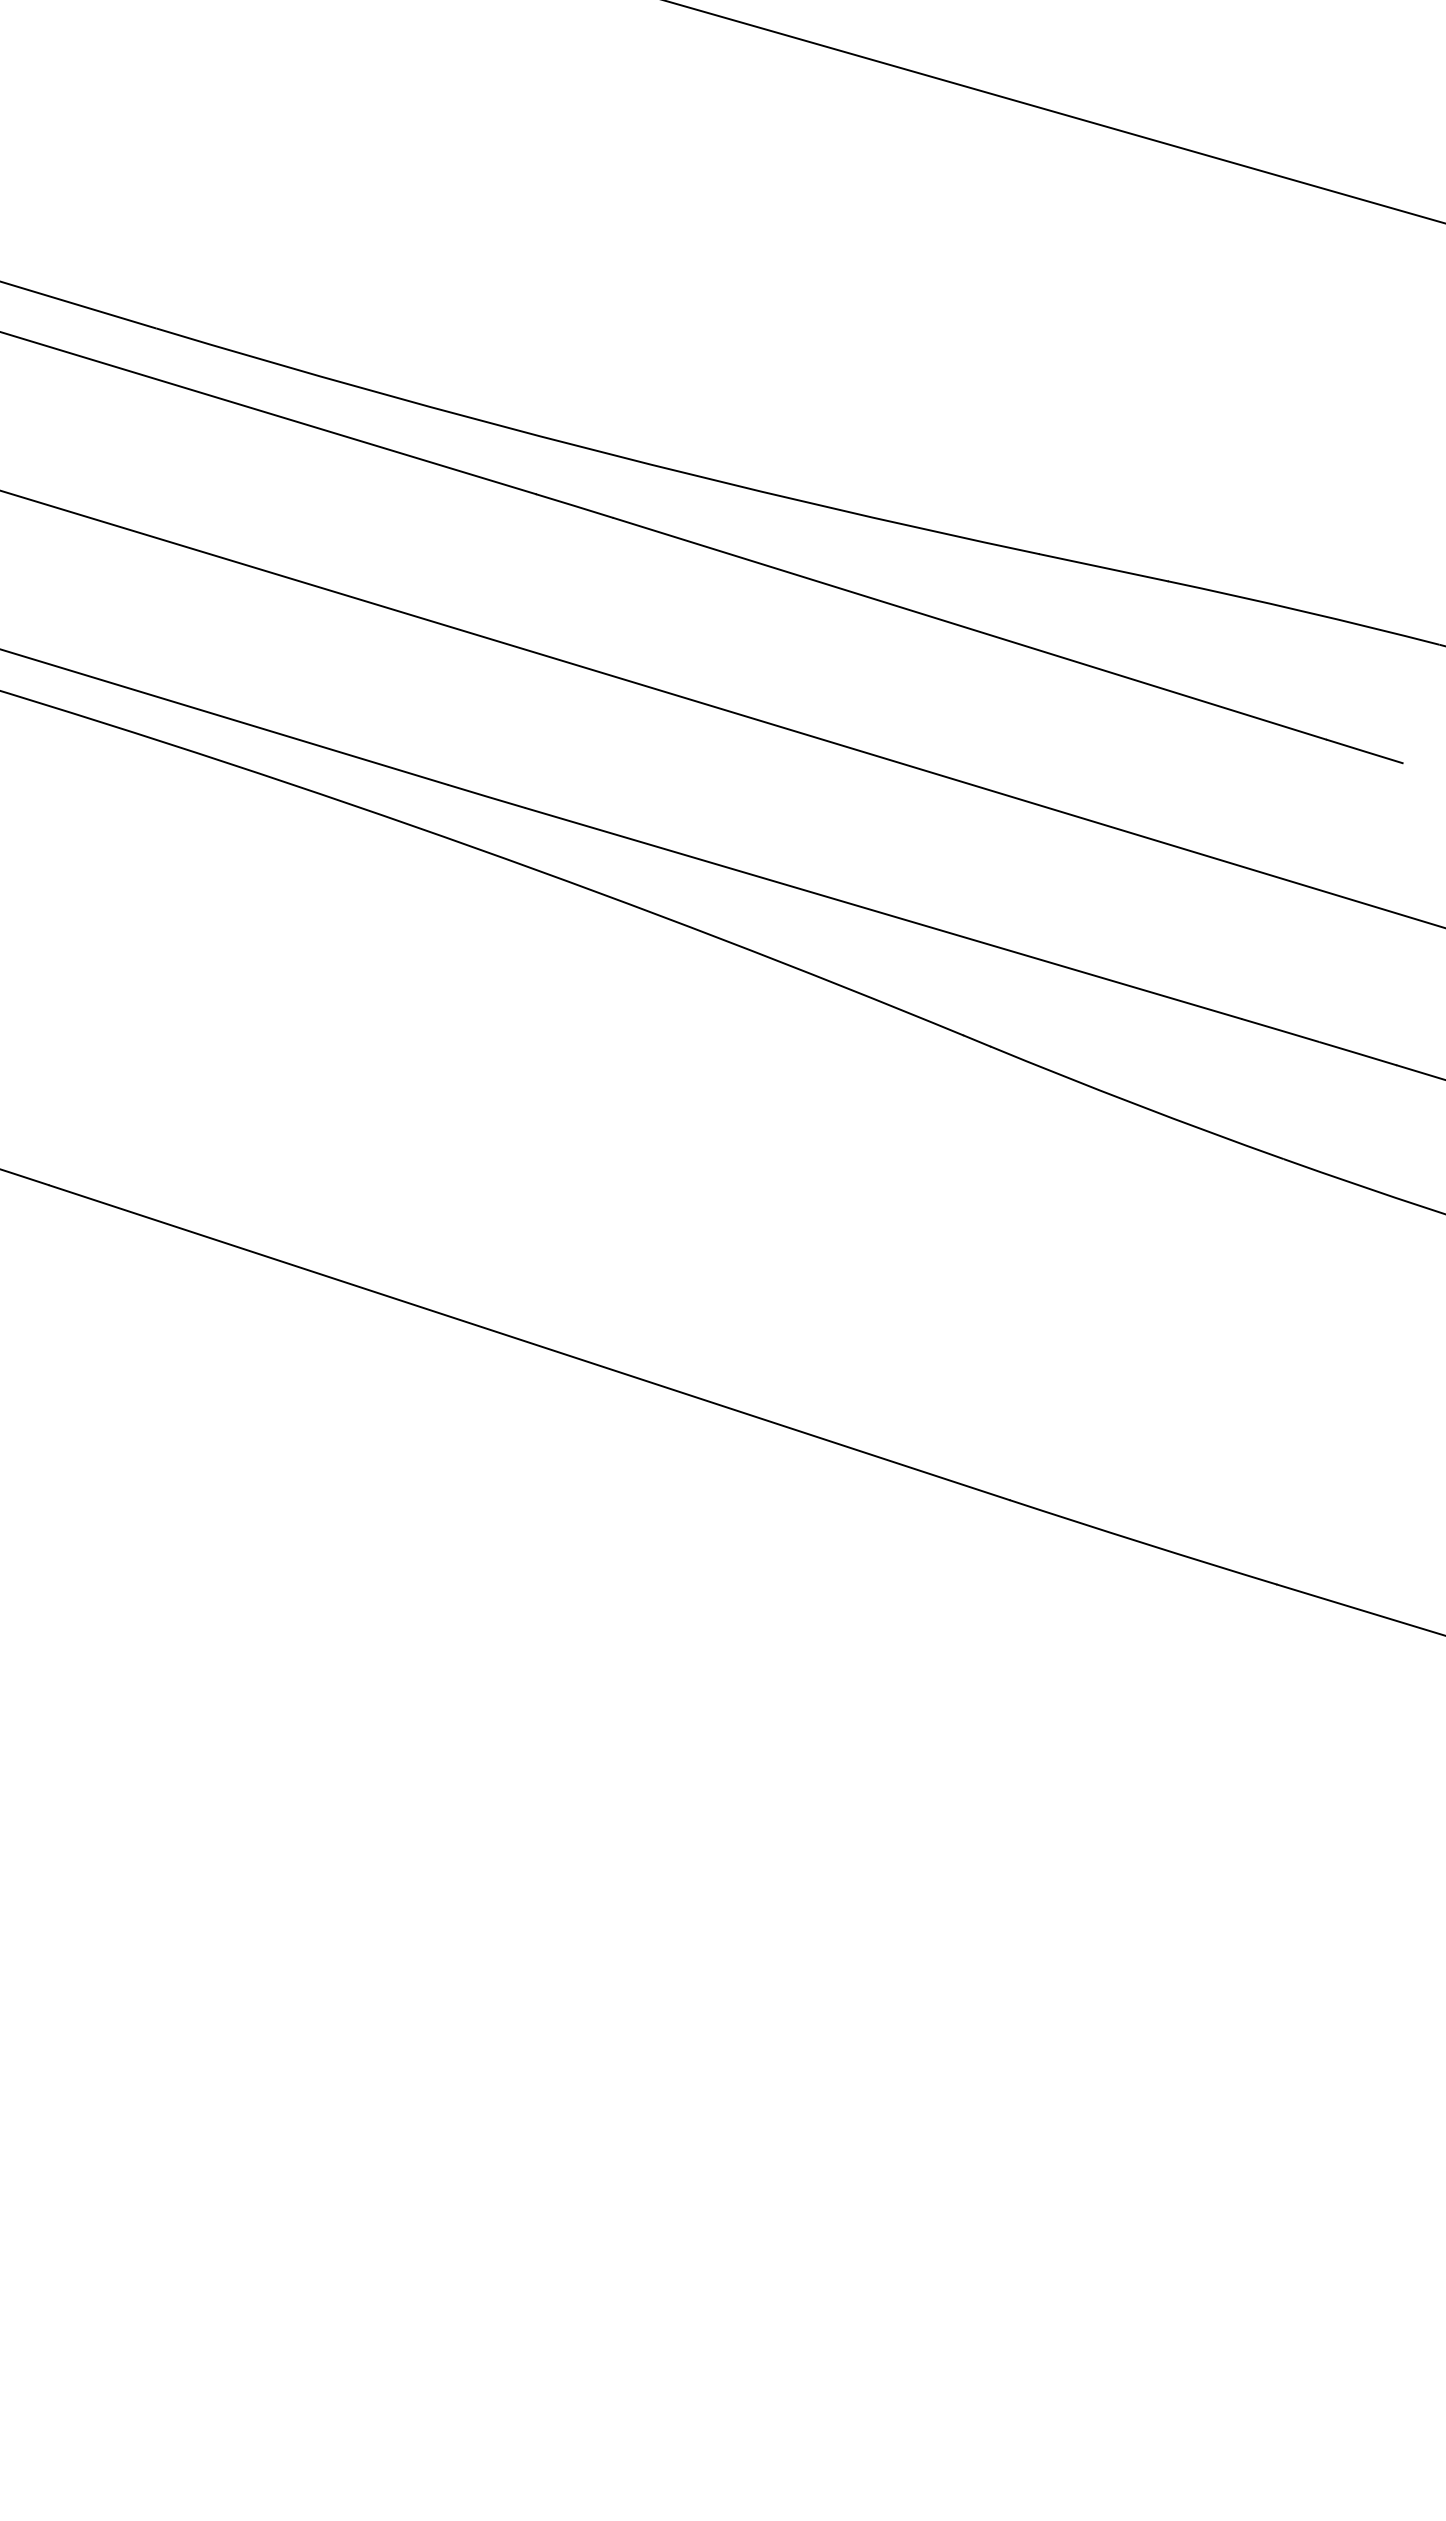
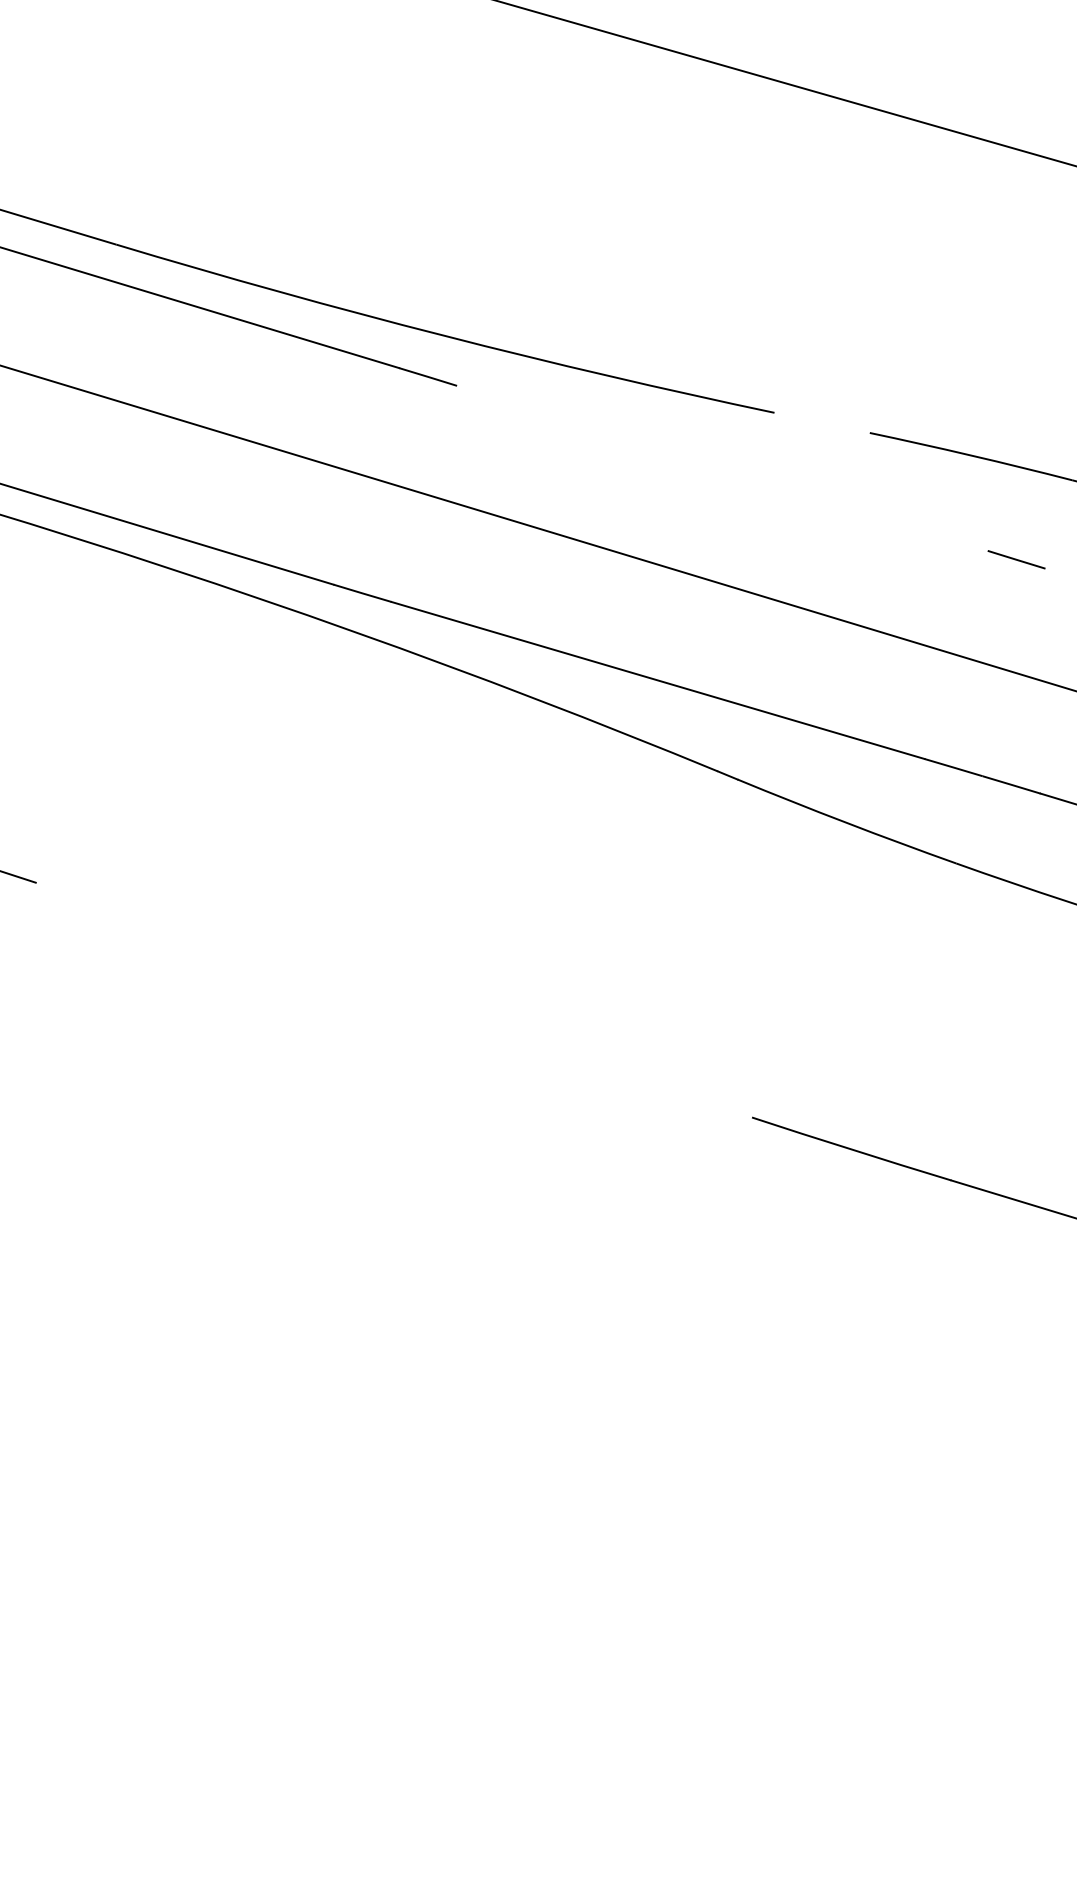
line: (1103, 567) -> (821, 422), removed
line: (969, 628) -> (722, 468), removed
line: (529, 1342) -> (394, 1000), removed

